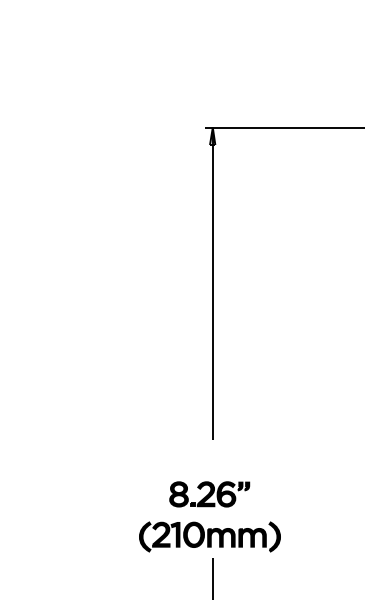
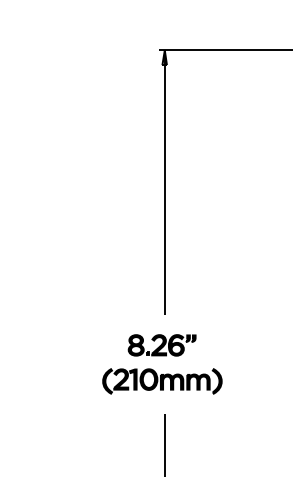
part: (209, 507) -> (162, 356), moved

